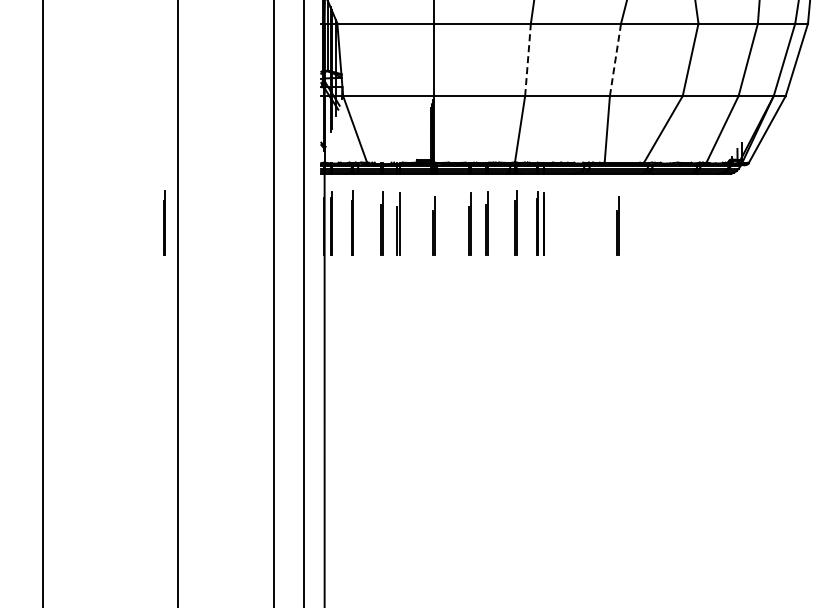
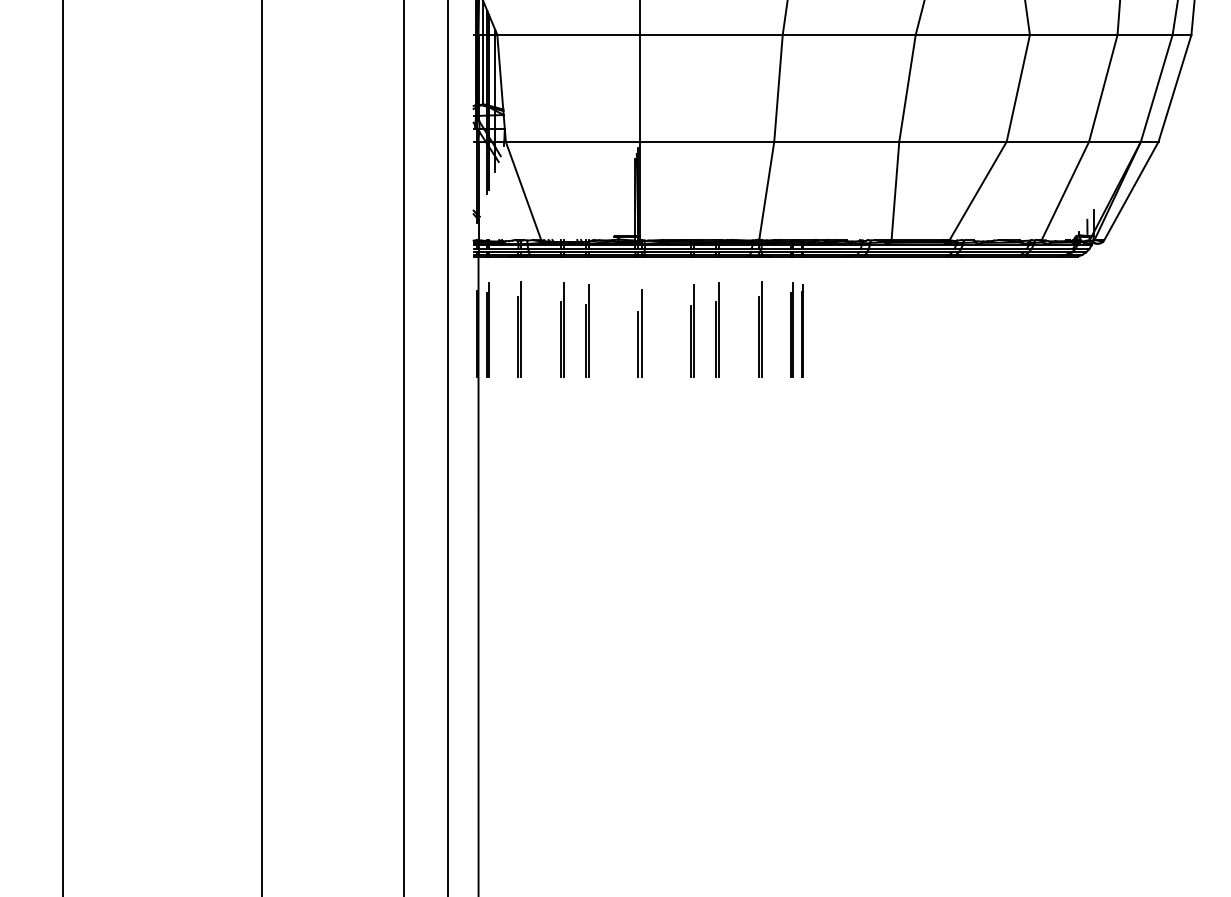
line: (528, 59) -> (779, 87), dashed -> solid
line: (615, 59) -> (907, 87), dashed -> solid
line: (164, 222) -> (242, 328), removed
line: (617, 225) -> (910, 332), removed

